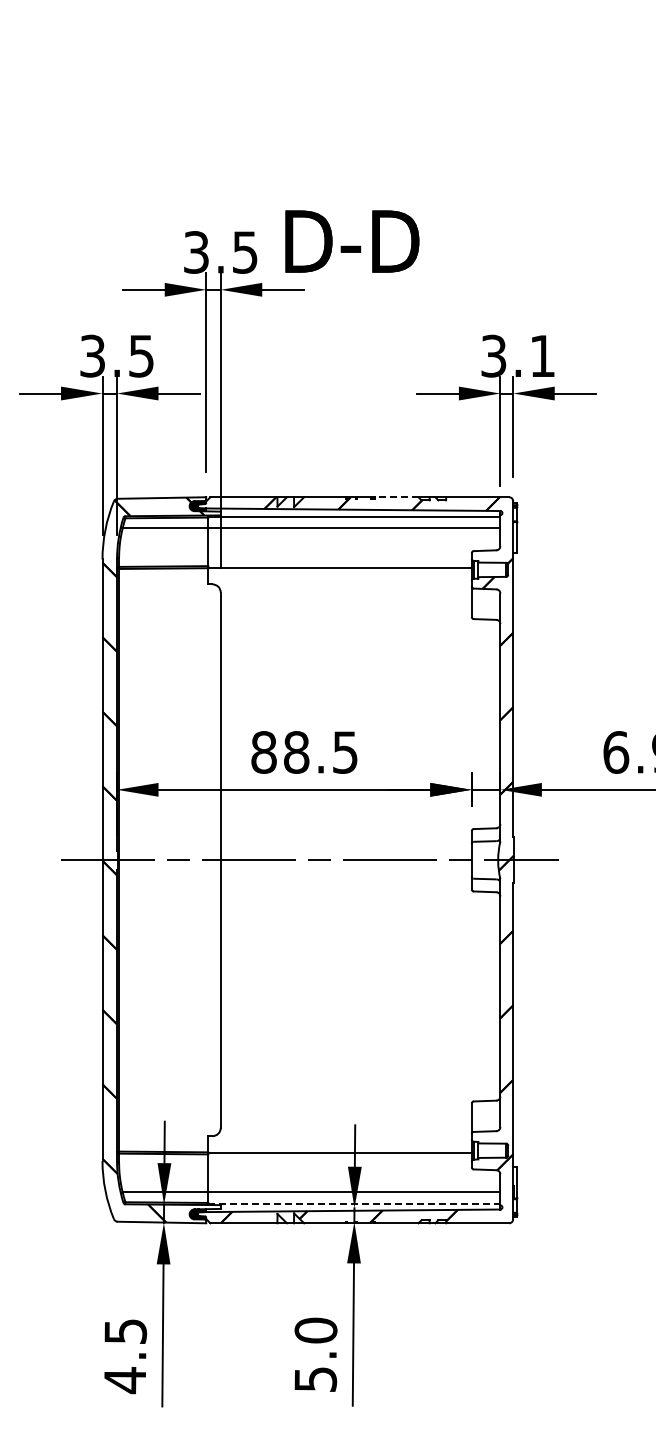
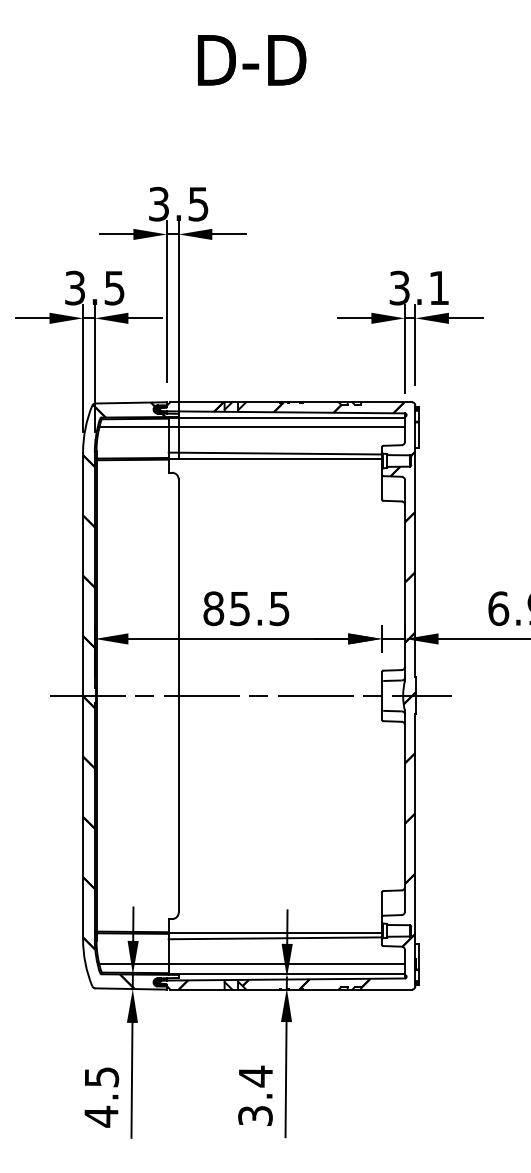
text: (352, 241) -> (252, 60), moved
line: (396, 497) -> (320, 402), dashed -> solid
line: (339, 560) -> (274, 453), added
text: (296, 752) -> (240, 608), 88.5 -> 85.5
line: (339, 1159) -> (274, 938), added
line: (354, 1203) -> (286, 973), dashed -> solid
text: (315, 1354) -> (255, 1095), 5.0 -> 3.4

